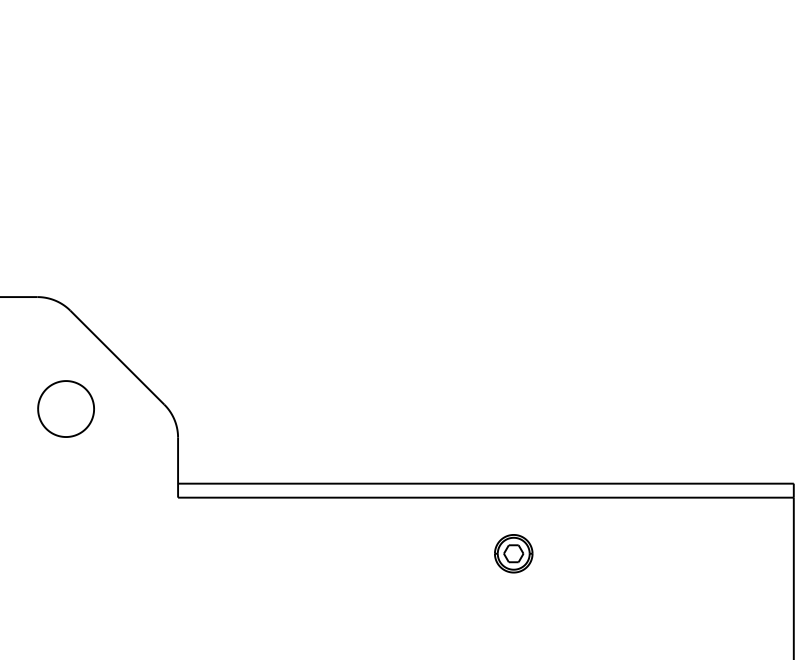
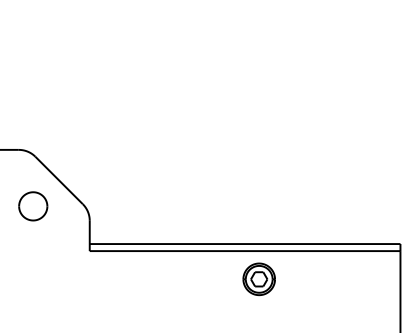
part: (512, 553) -> (258, 279), size x1.67

